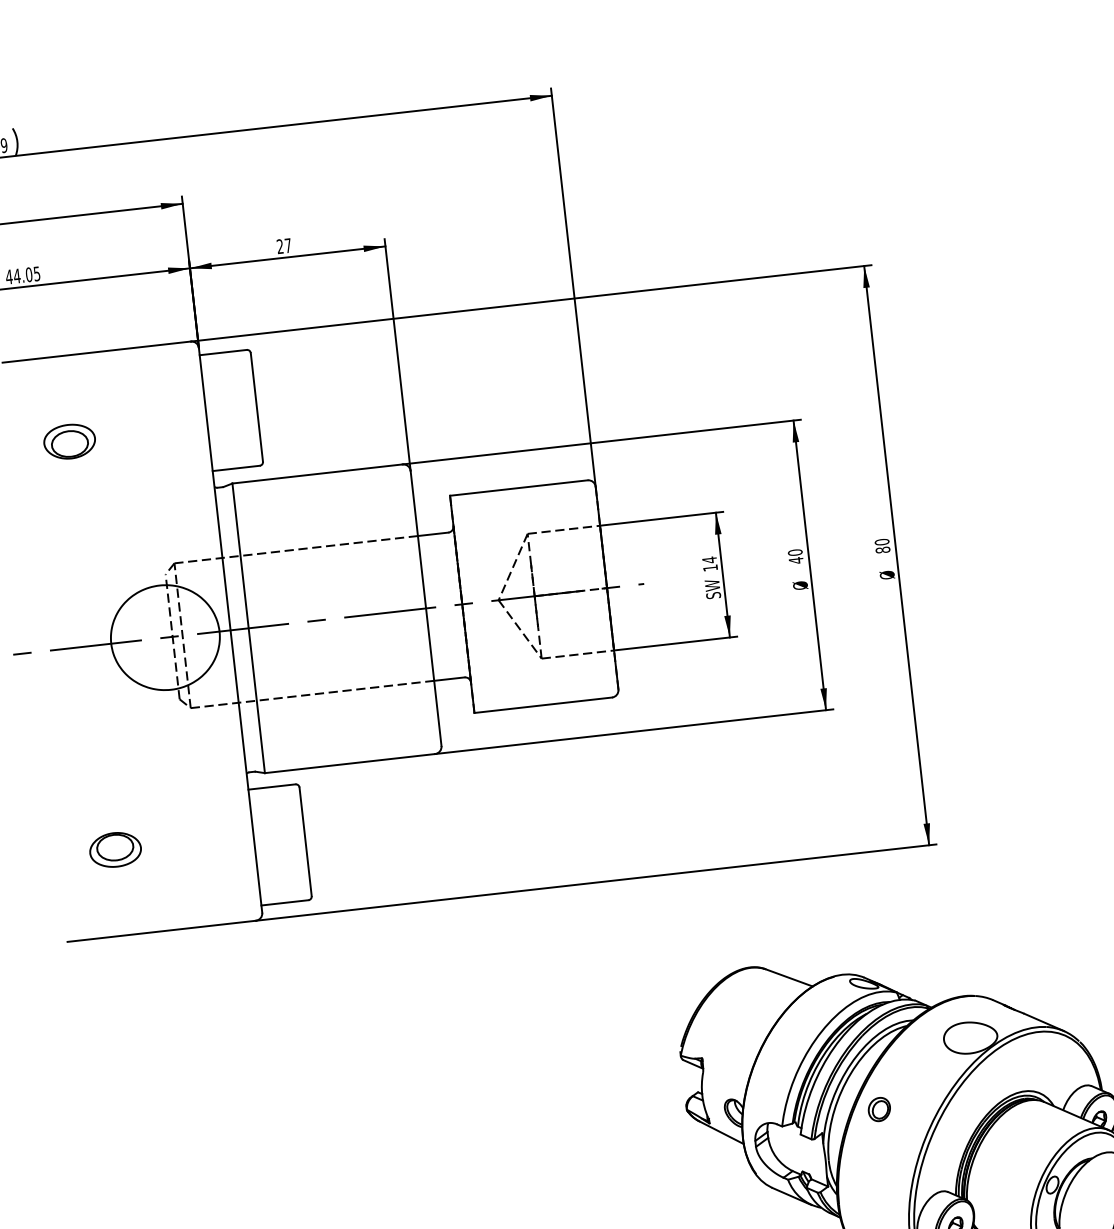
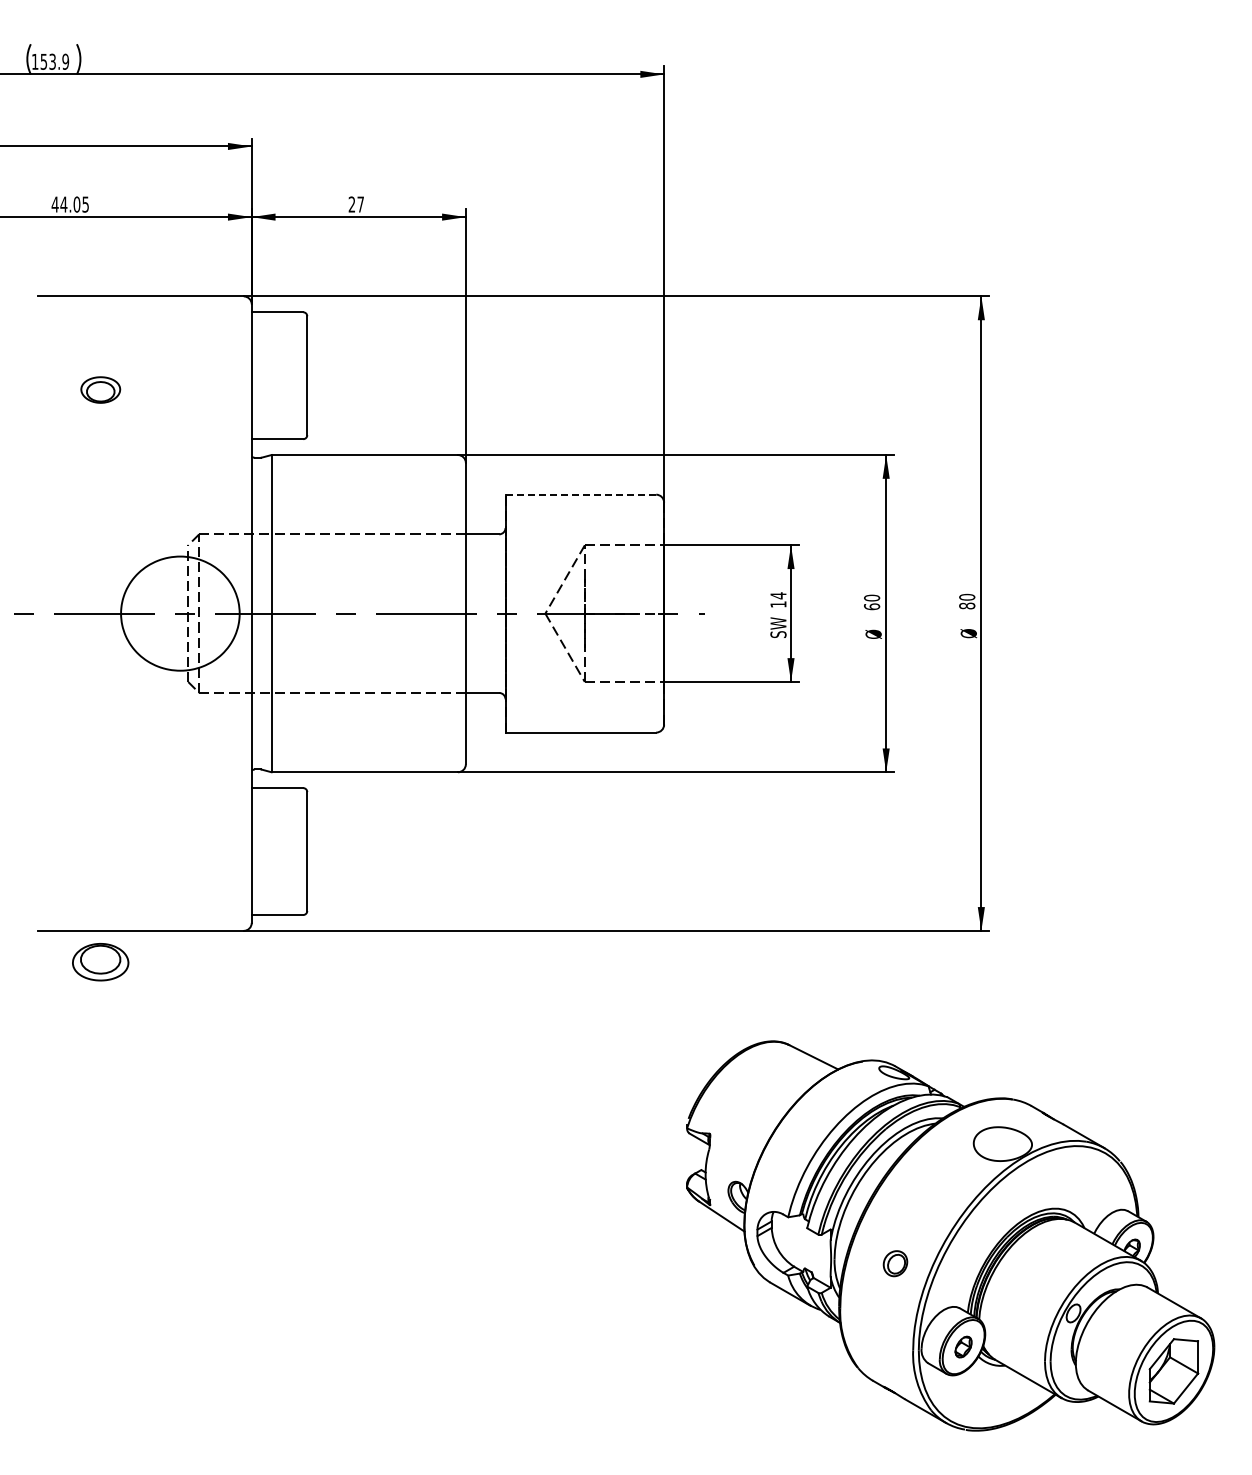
part: (69, 441) -> (100, 389), size x0.7
line: (518, 487) -> (580, 494), solid -> dashed
text: (796, 560) -> (872, 606), 40 -> 60
part: (115, 850) -> (100, 962), moved
part: (879, 1109) -> (895, 1263), moved

